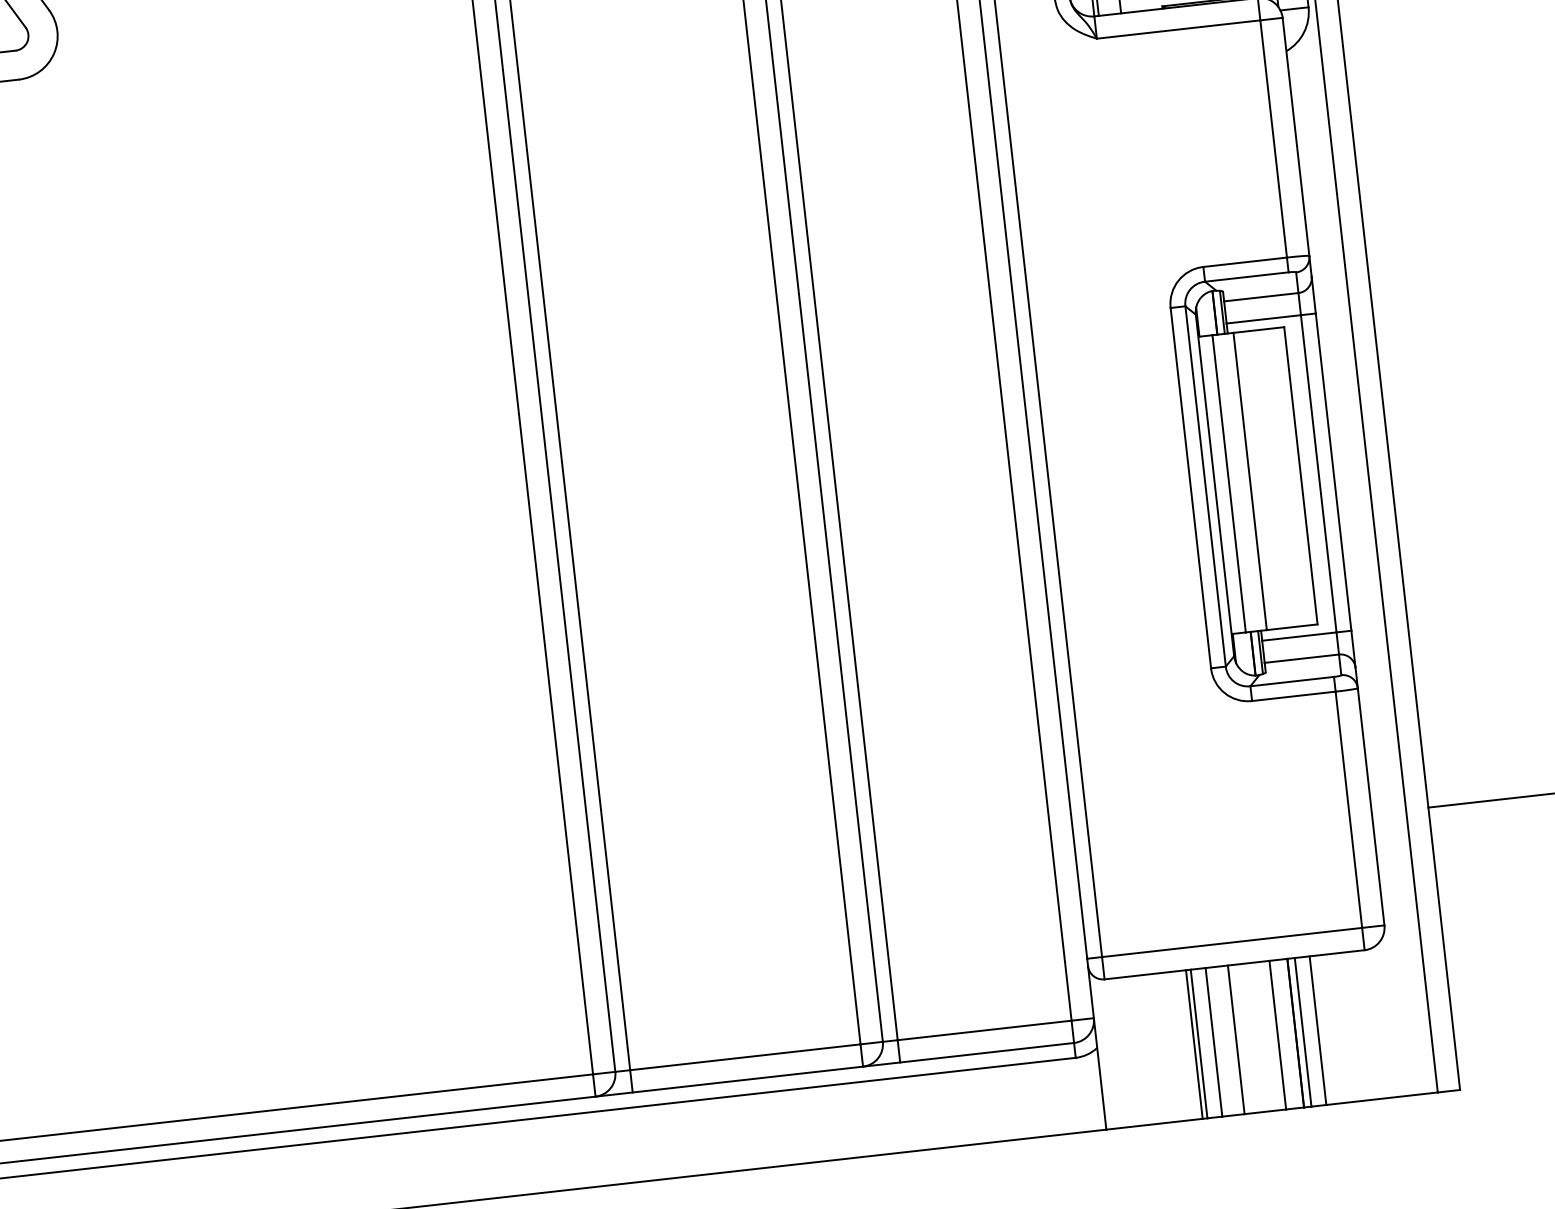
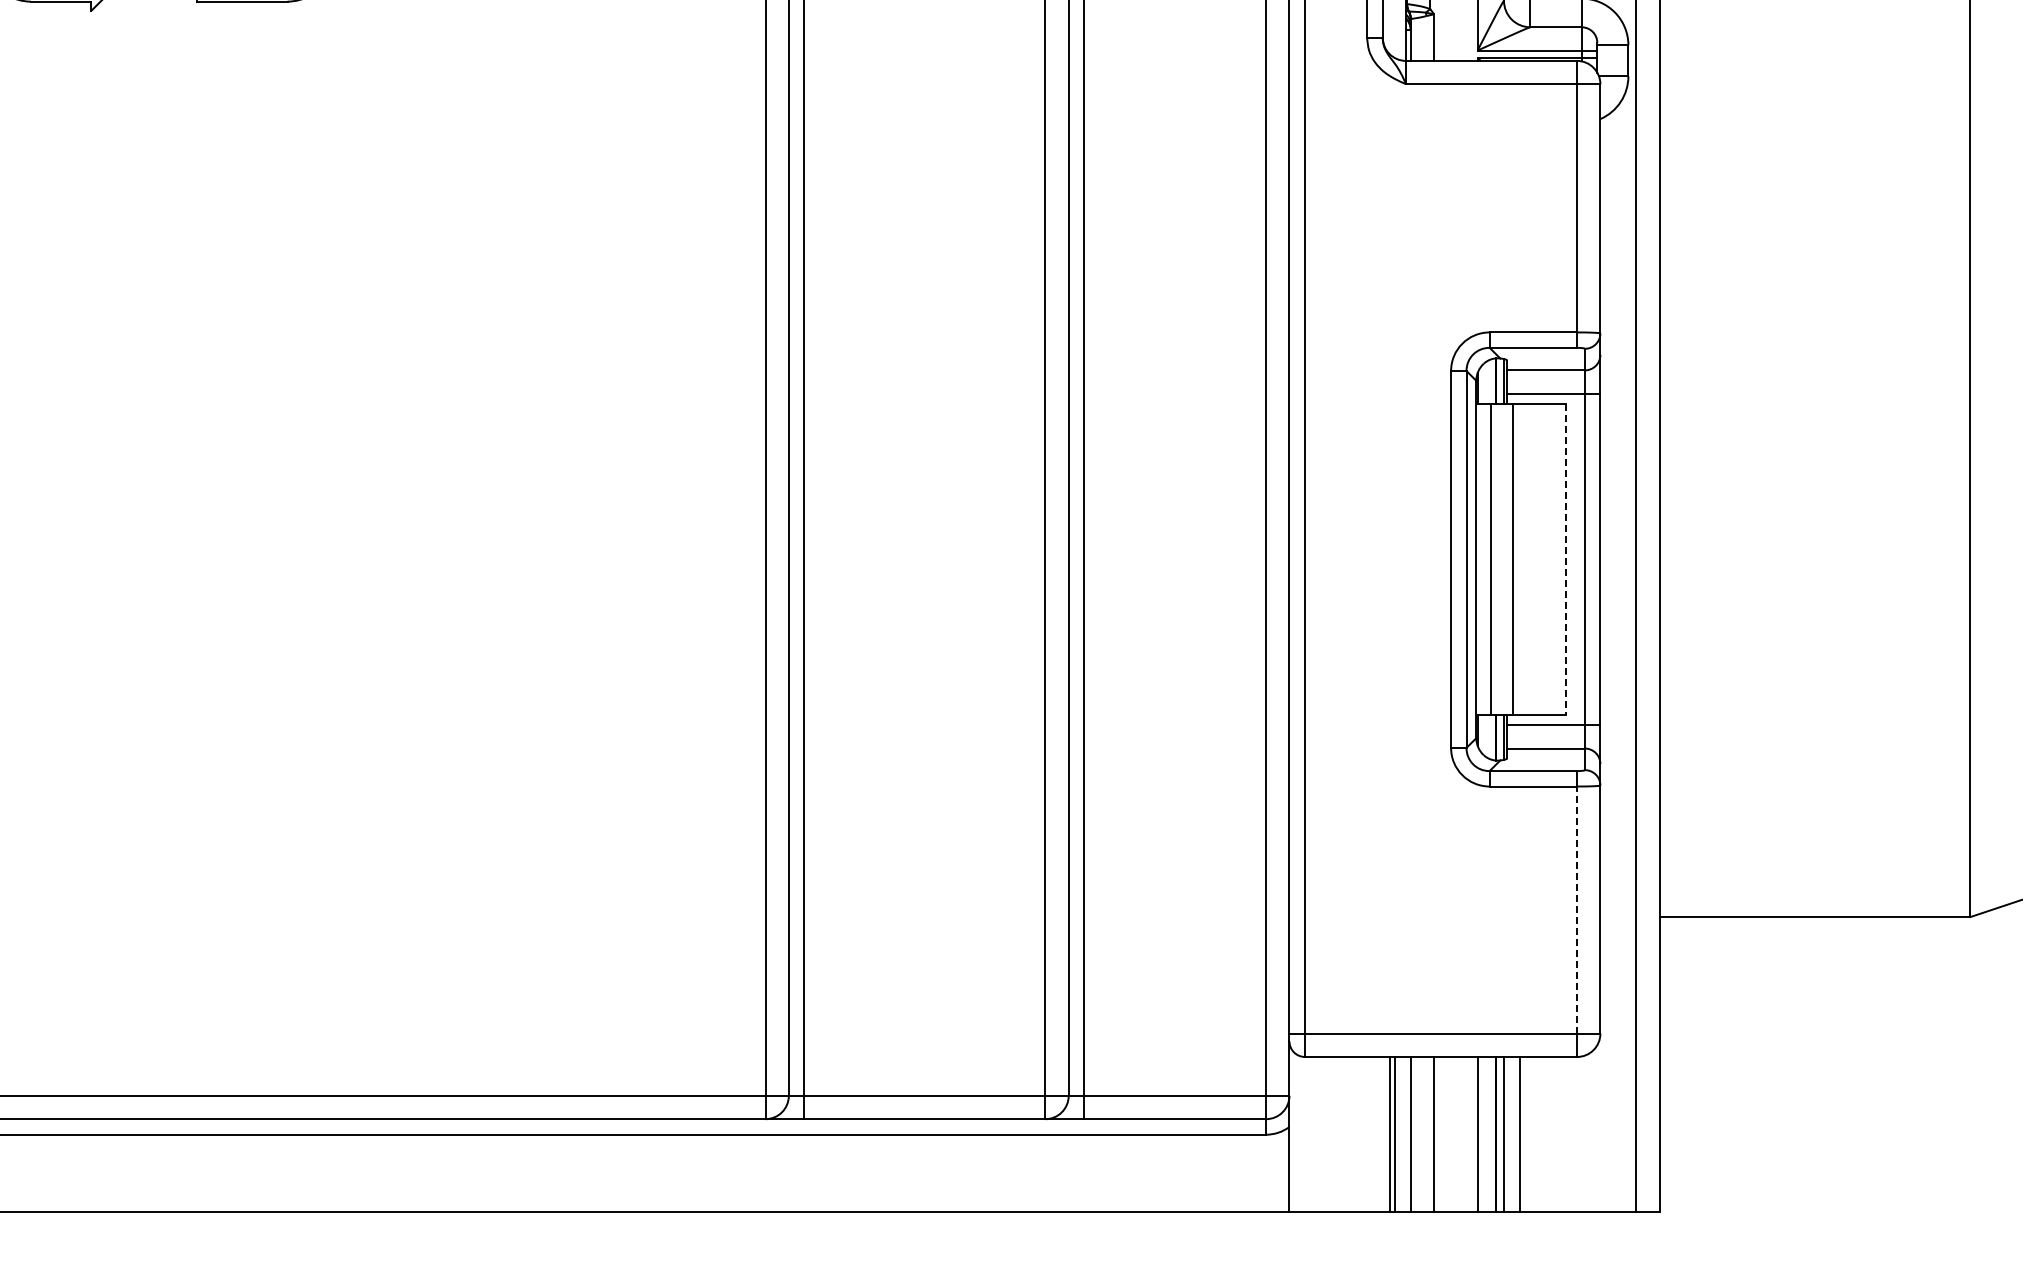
line: (1301, 475) -> (1566, 559), solid -> dashed
line: (1349, 810) -> (1577, 910), solid -> dashed

